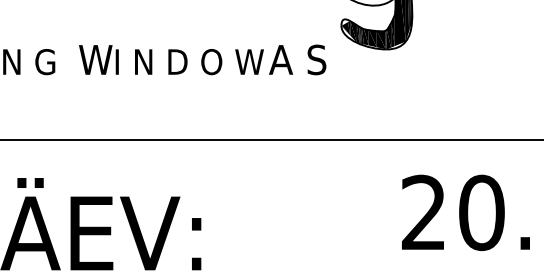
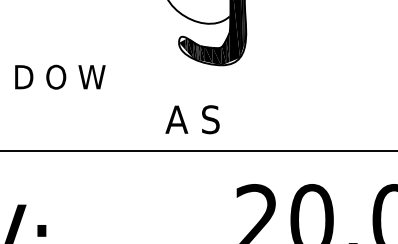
text: (297, 59) -> (192, 119), moved

